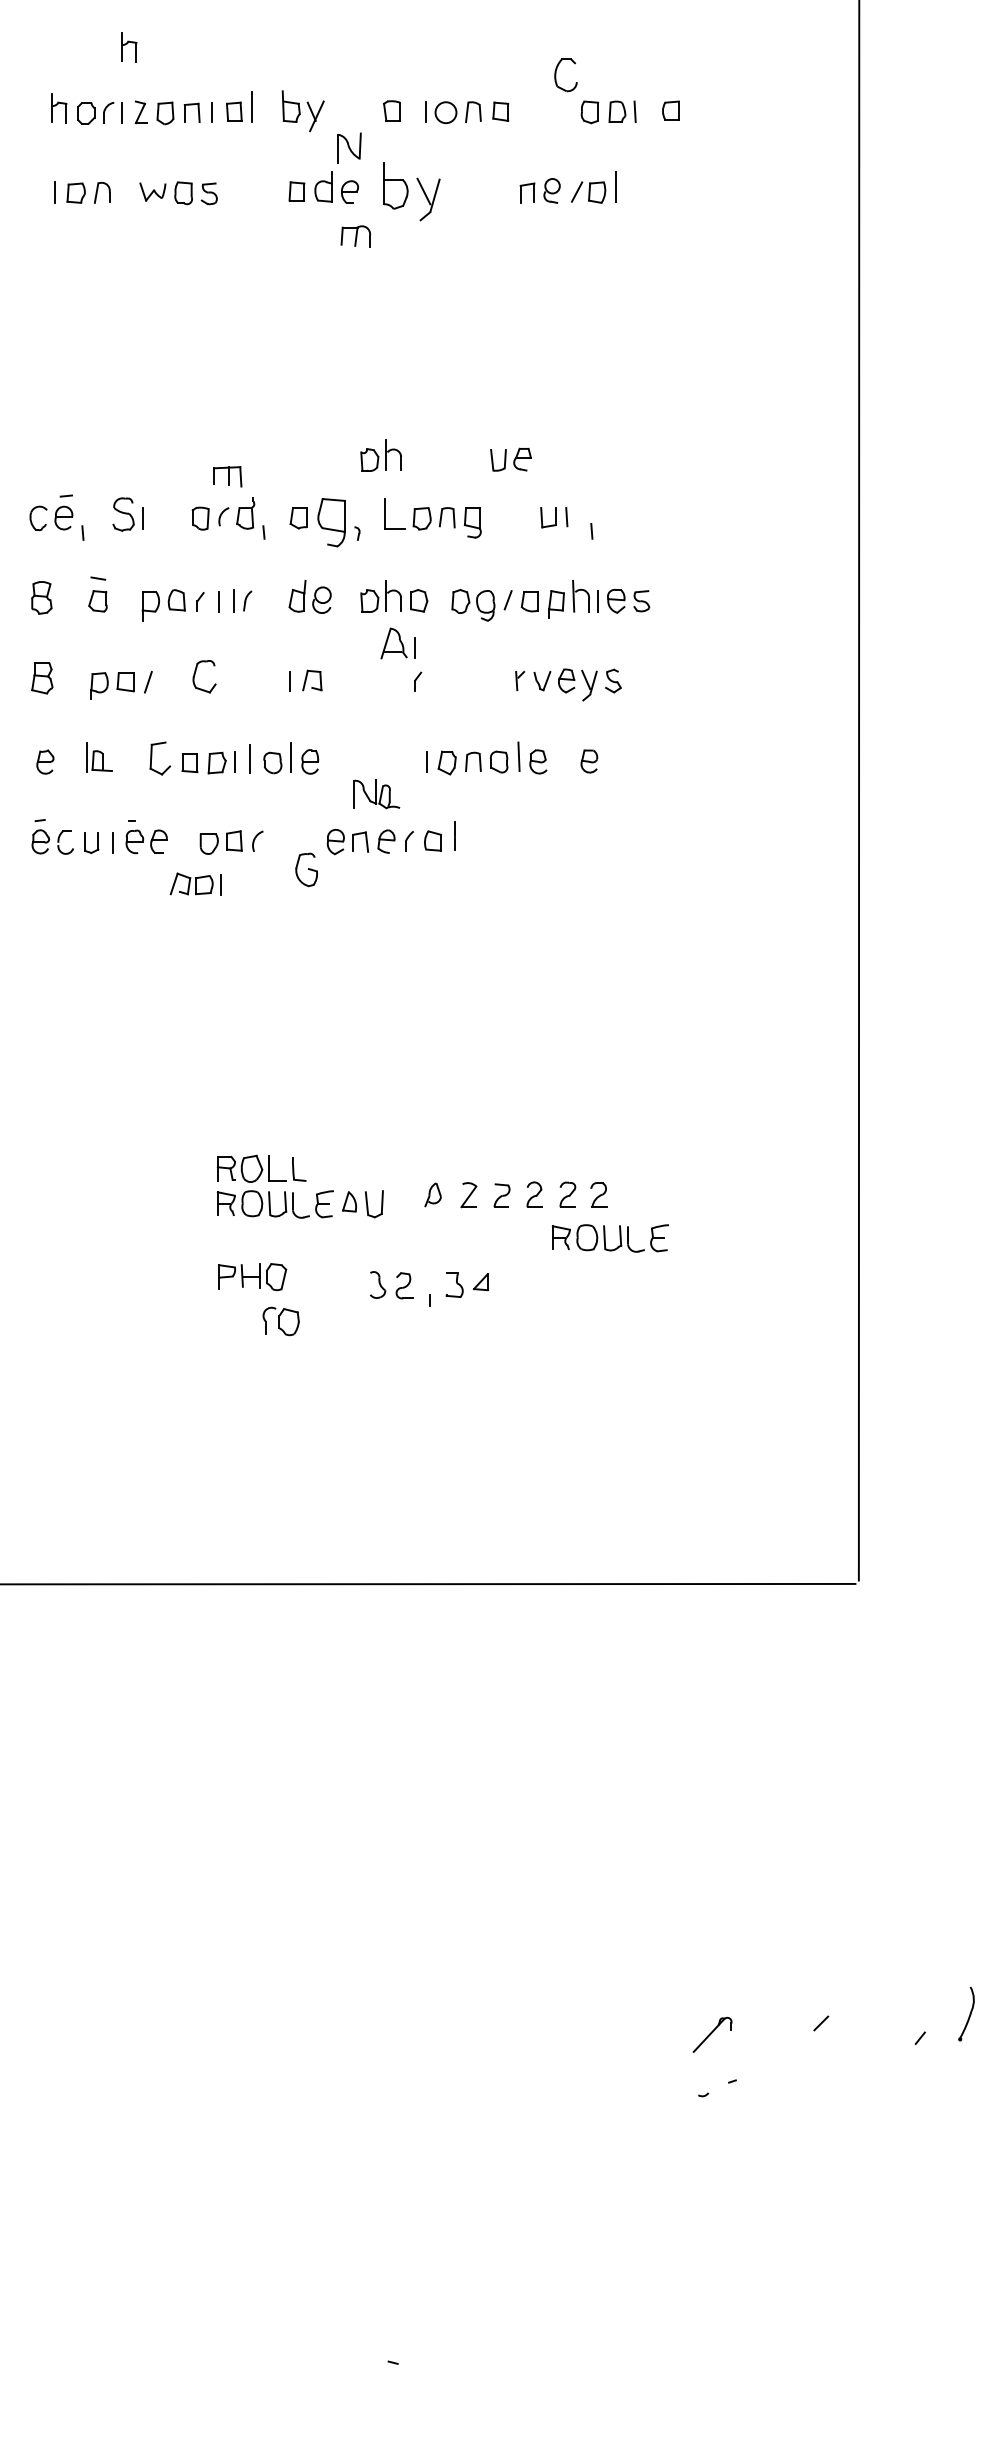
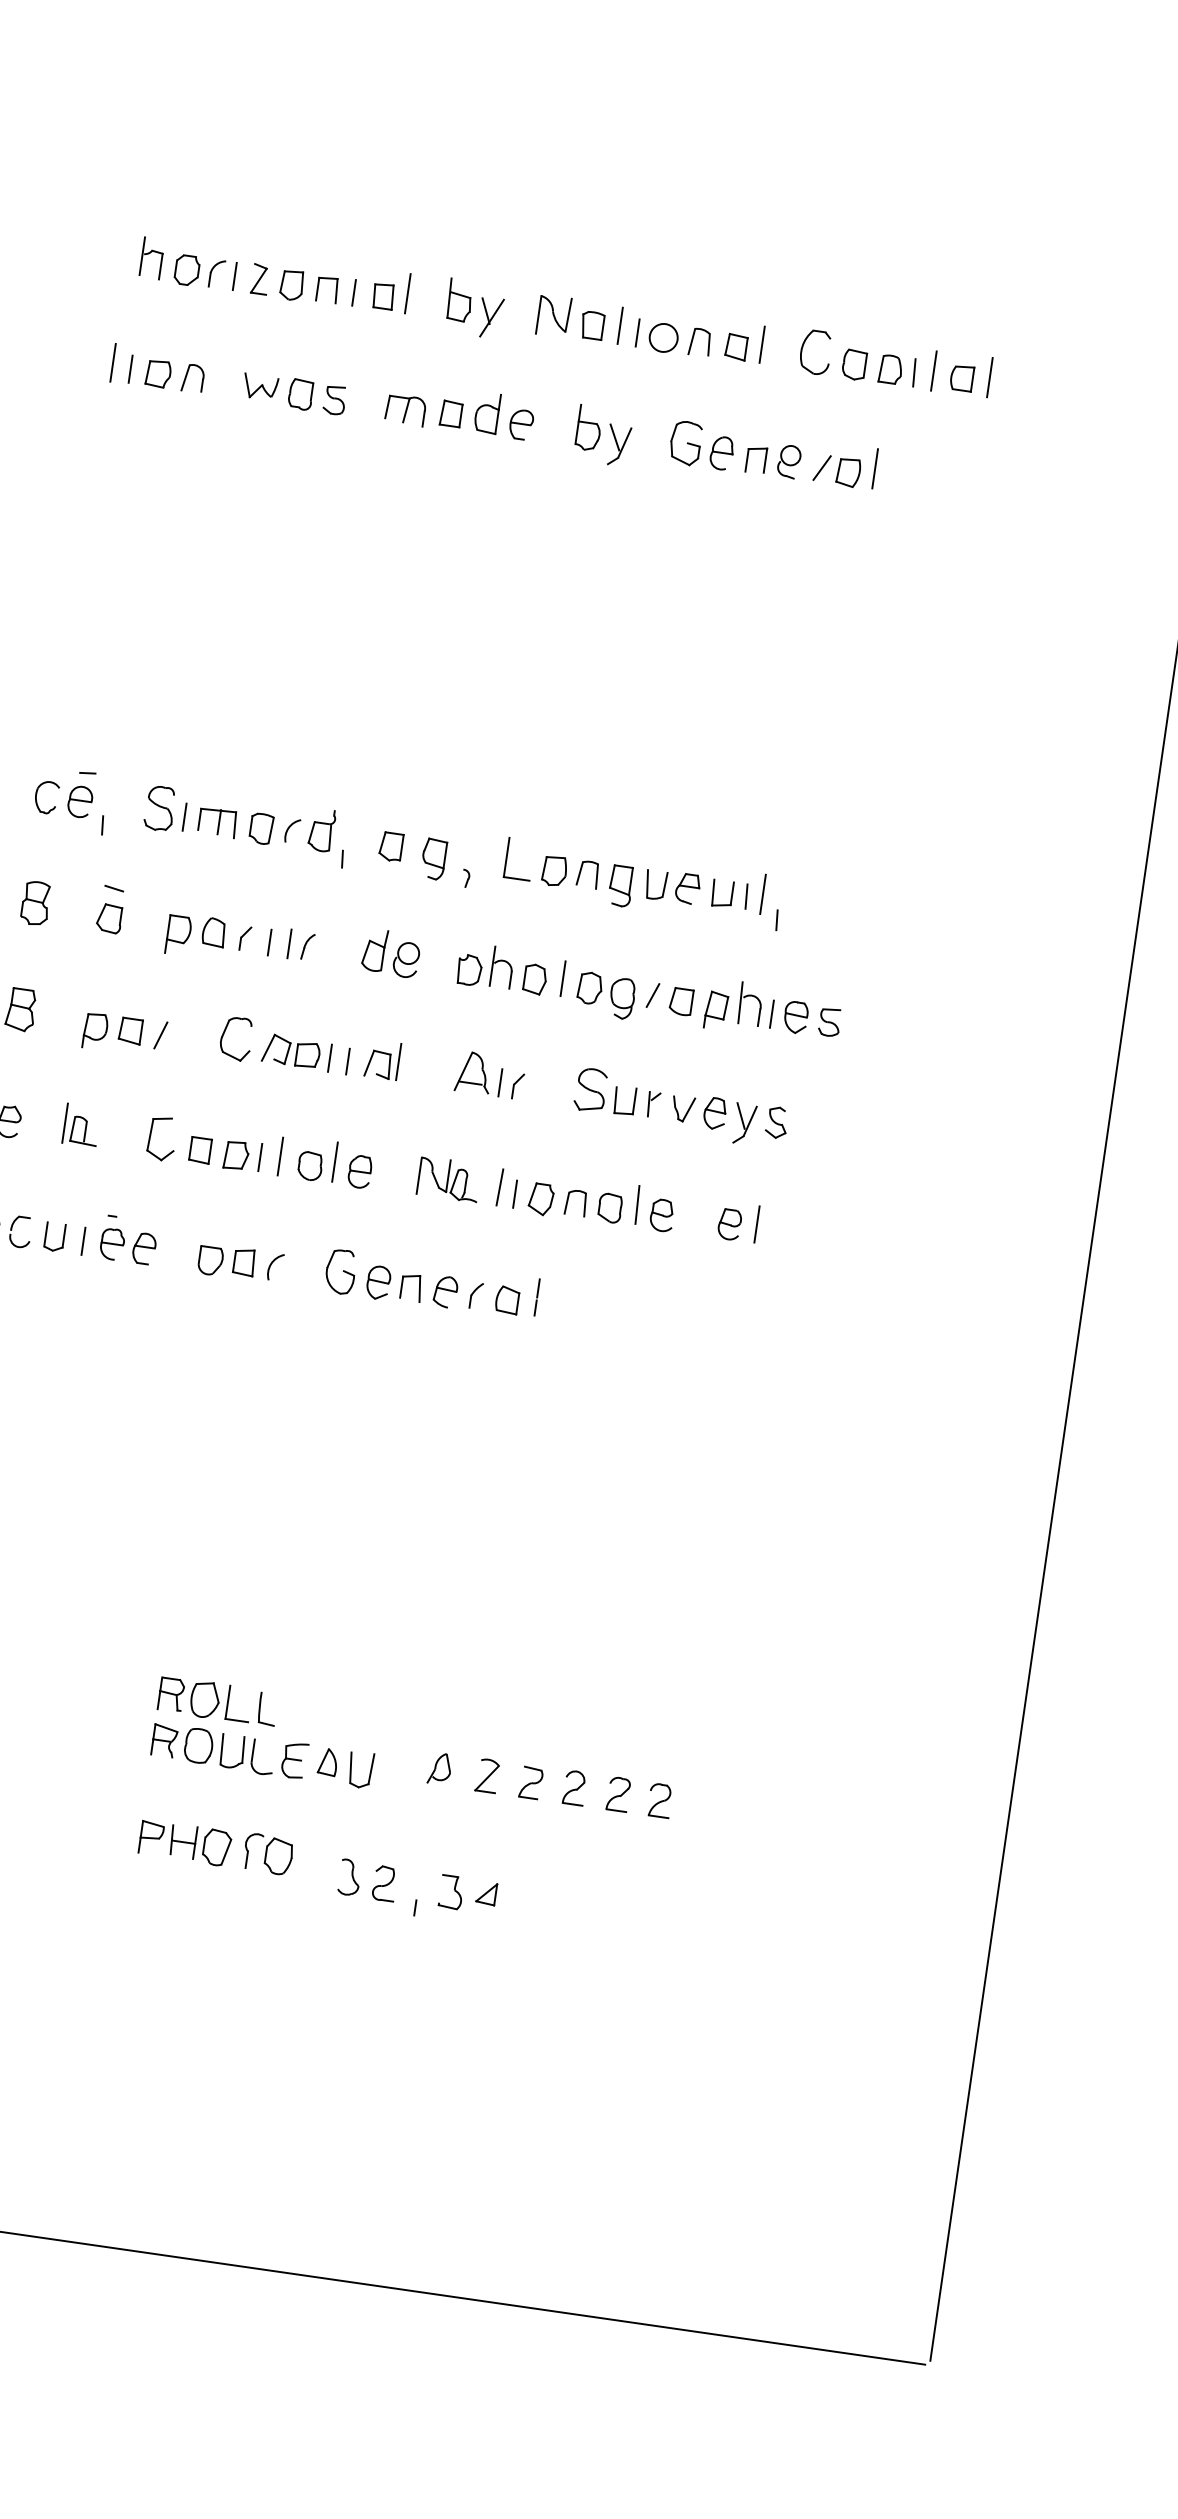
part: (129, 47) -> (256, 191), removed
part: (556, 75) -> (803, 350), moved
line: (519, 106) -> (762, 343), added
line: (691, 107) -> (989, 377), added
line: (412, 108) -> (620, 325), added
line: (649, 108) -> (934, 371), added
part: (349, 147) -> (554, 315), moved
part: (485, 188) -> (701, 445), added
line: (41, 189) -> (113, 362), added
part: (411, 191) -> (602, 435), size x0.71
part: (355, 236) -> (405, 409), moved
part: (380, 455) -> (511, 779), removed
part: (510, 459) -> (671, 886), moved
part: (227, 476) -> (217, 822), moved
line: (578, 513) -> (762, 894), added
part: (331, 522) -> (433, 858), size x0.62
line: (439, 597) -> (562, 978), added
part: (397, 643) -> (478, 1073), moved
line: (327, 676) -> (399, 1062), added
part: (483, 676) -> (605, 1091), added
line: (414, 758) -> (498, 1187), added
line: (609, 758) -> (756, 1224), added
part: (376, 794) -> (448, 1179), moved
part: (306, 869) -> (340, 1271), moved
part: (195, 883) -> (296, 1051), moved
part: (609, 1238) -> (665, 1860), removed
part: (280, 1321) -> (267, 1854), moved

